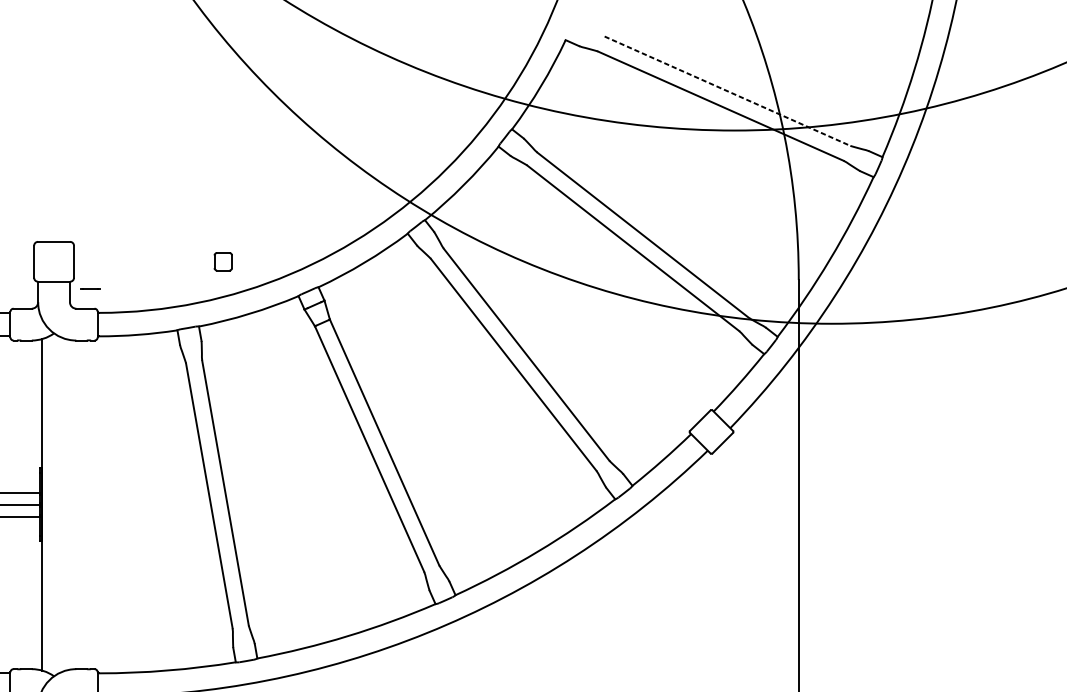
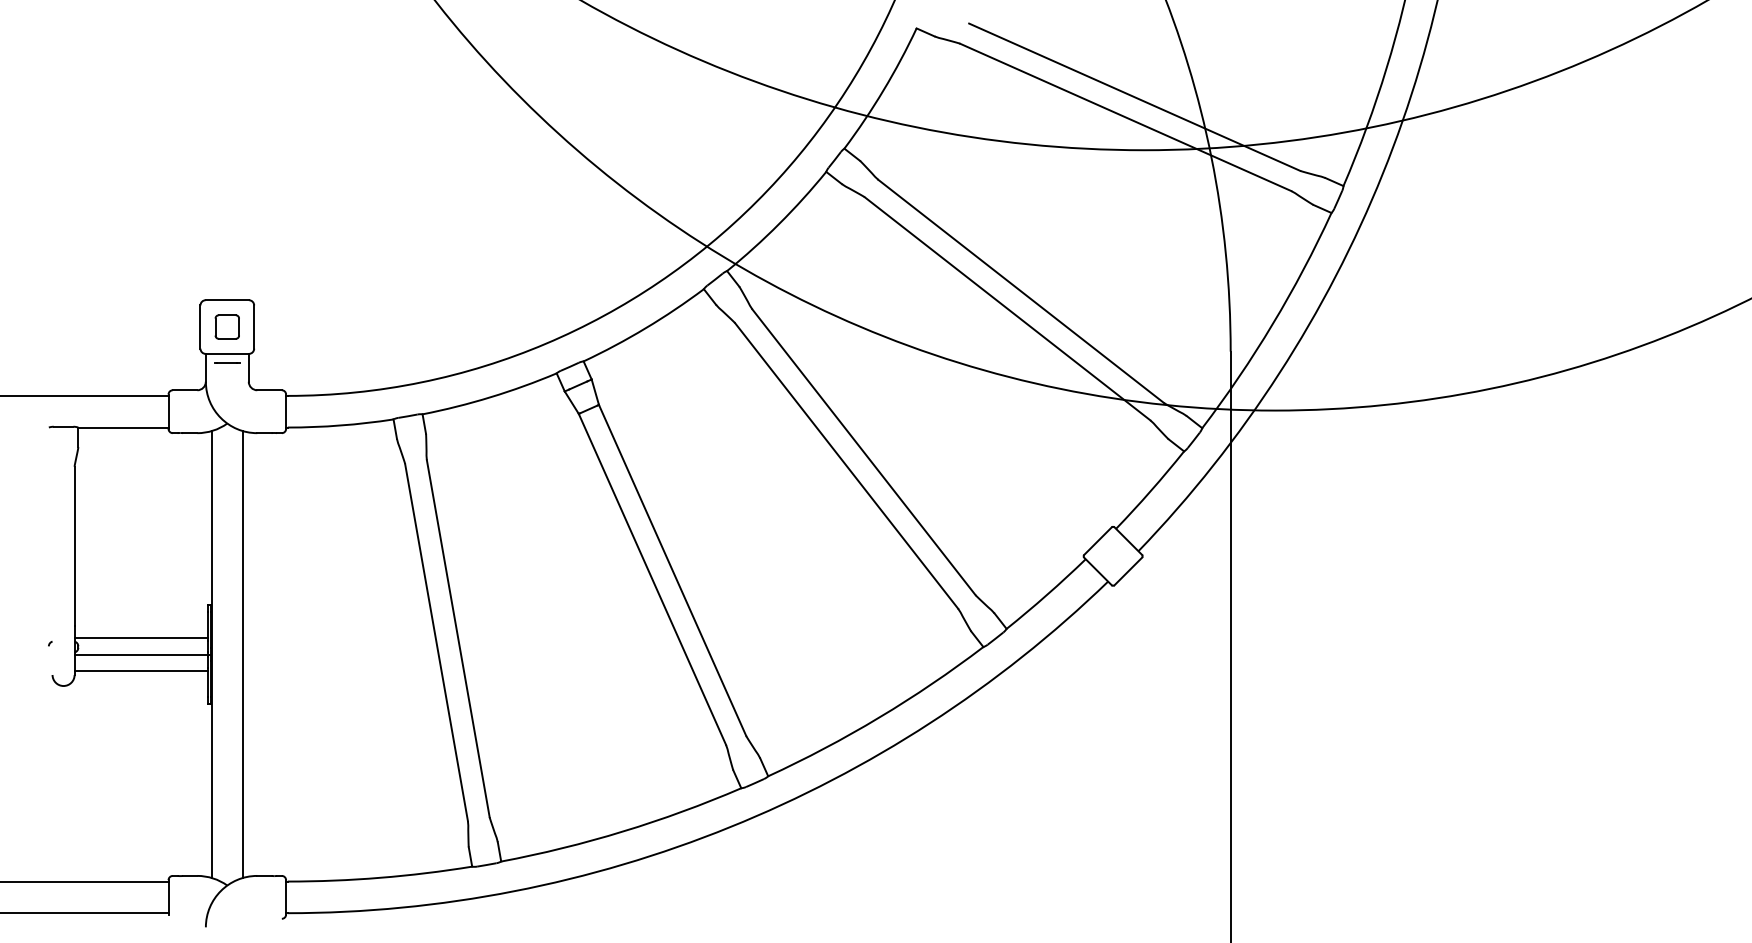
line: (728, 91) -> (1135, 97), dashed -> solid
part: (222, 261) -> (226, 326), moved
line: (90, 288) -> (227, 362), moved
line: (66, 504) -> (243, 654), added

